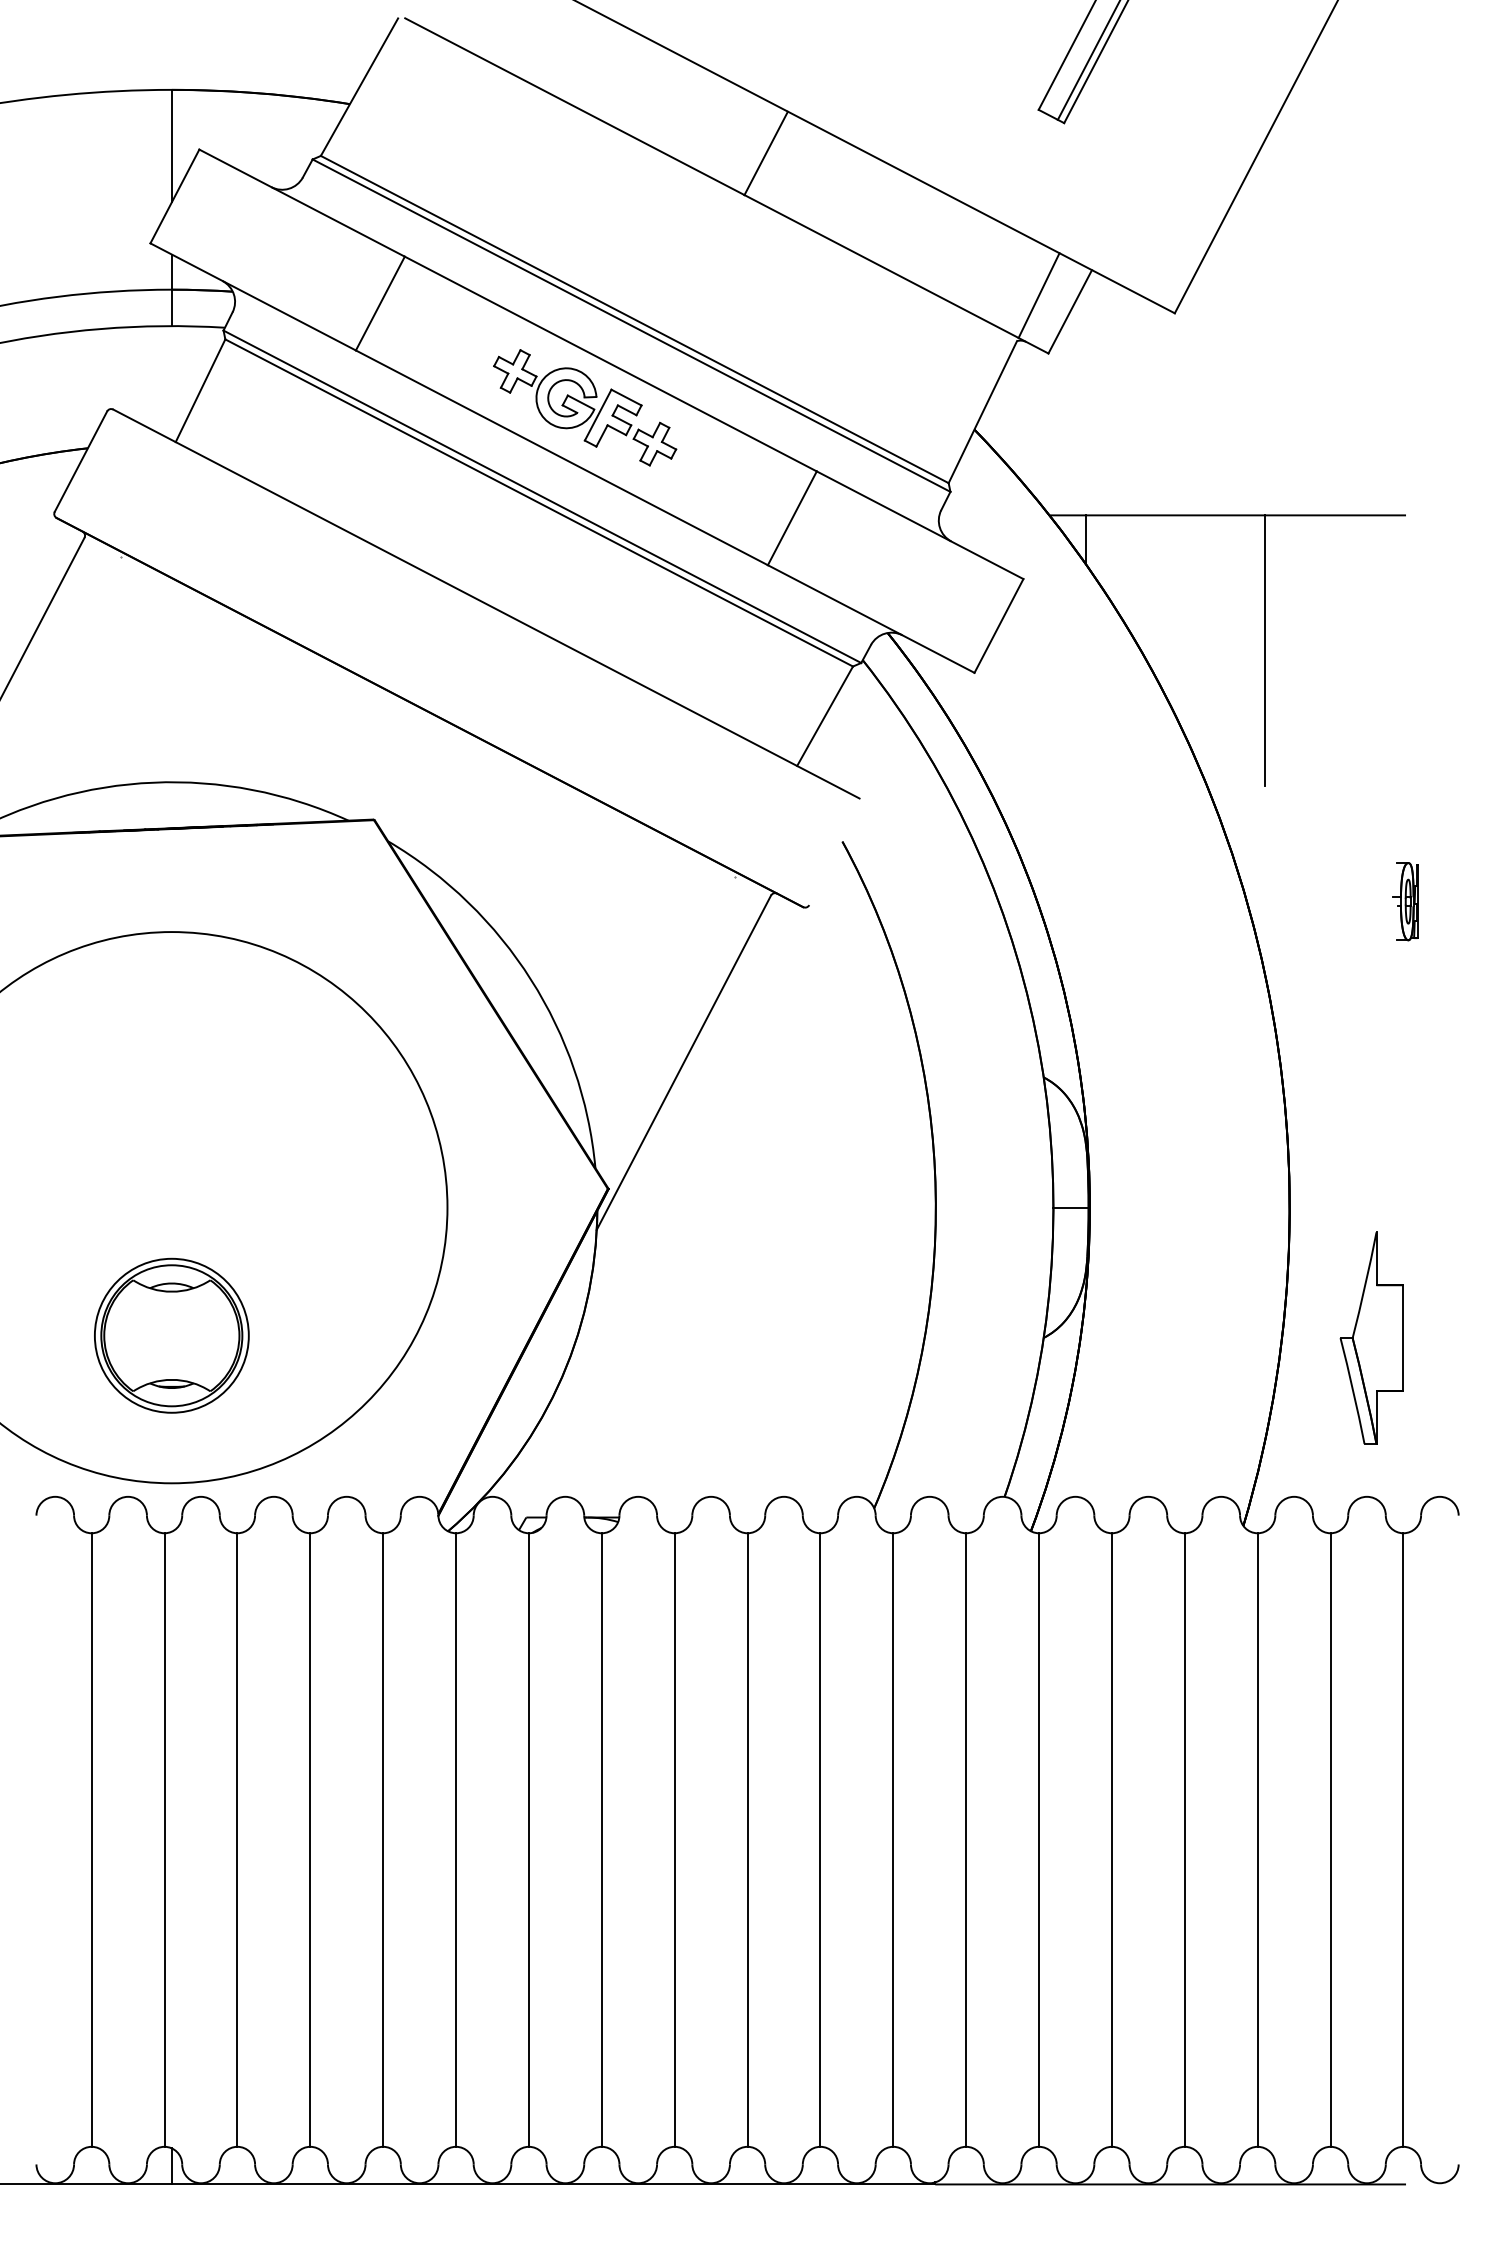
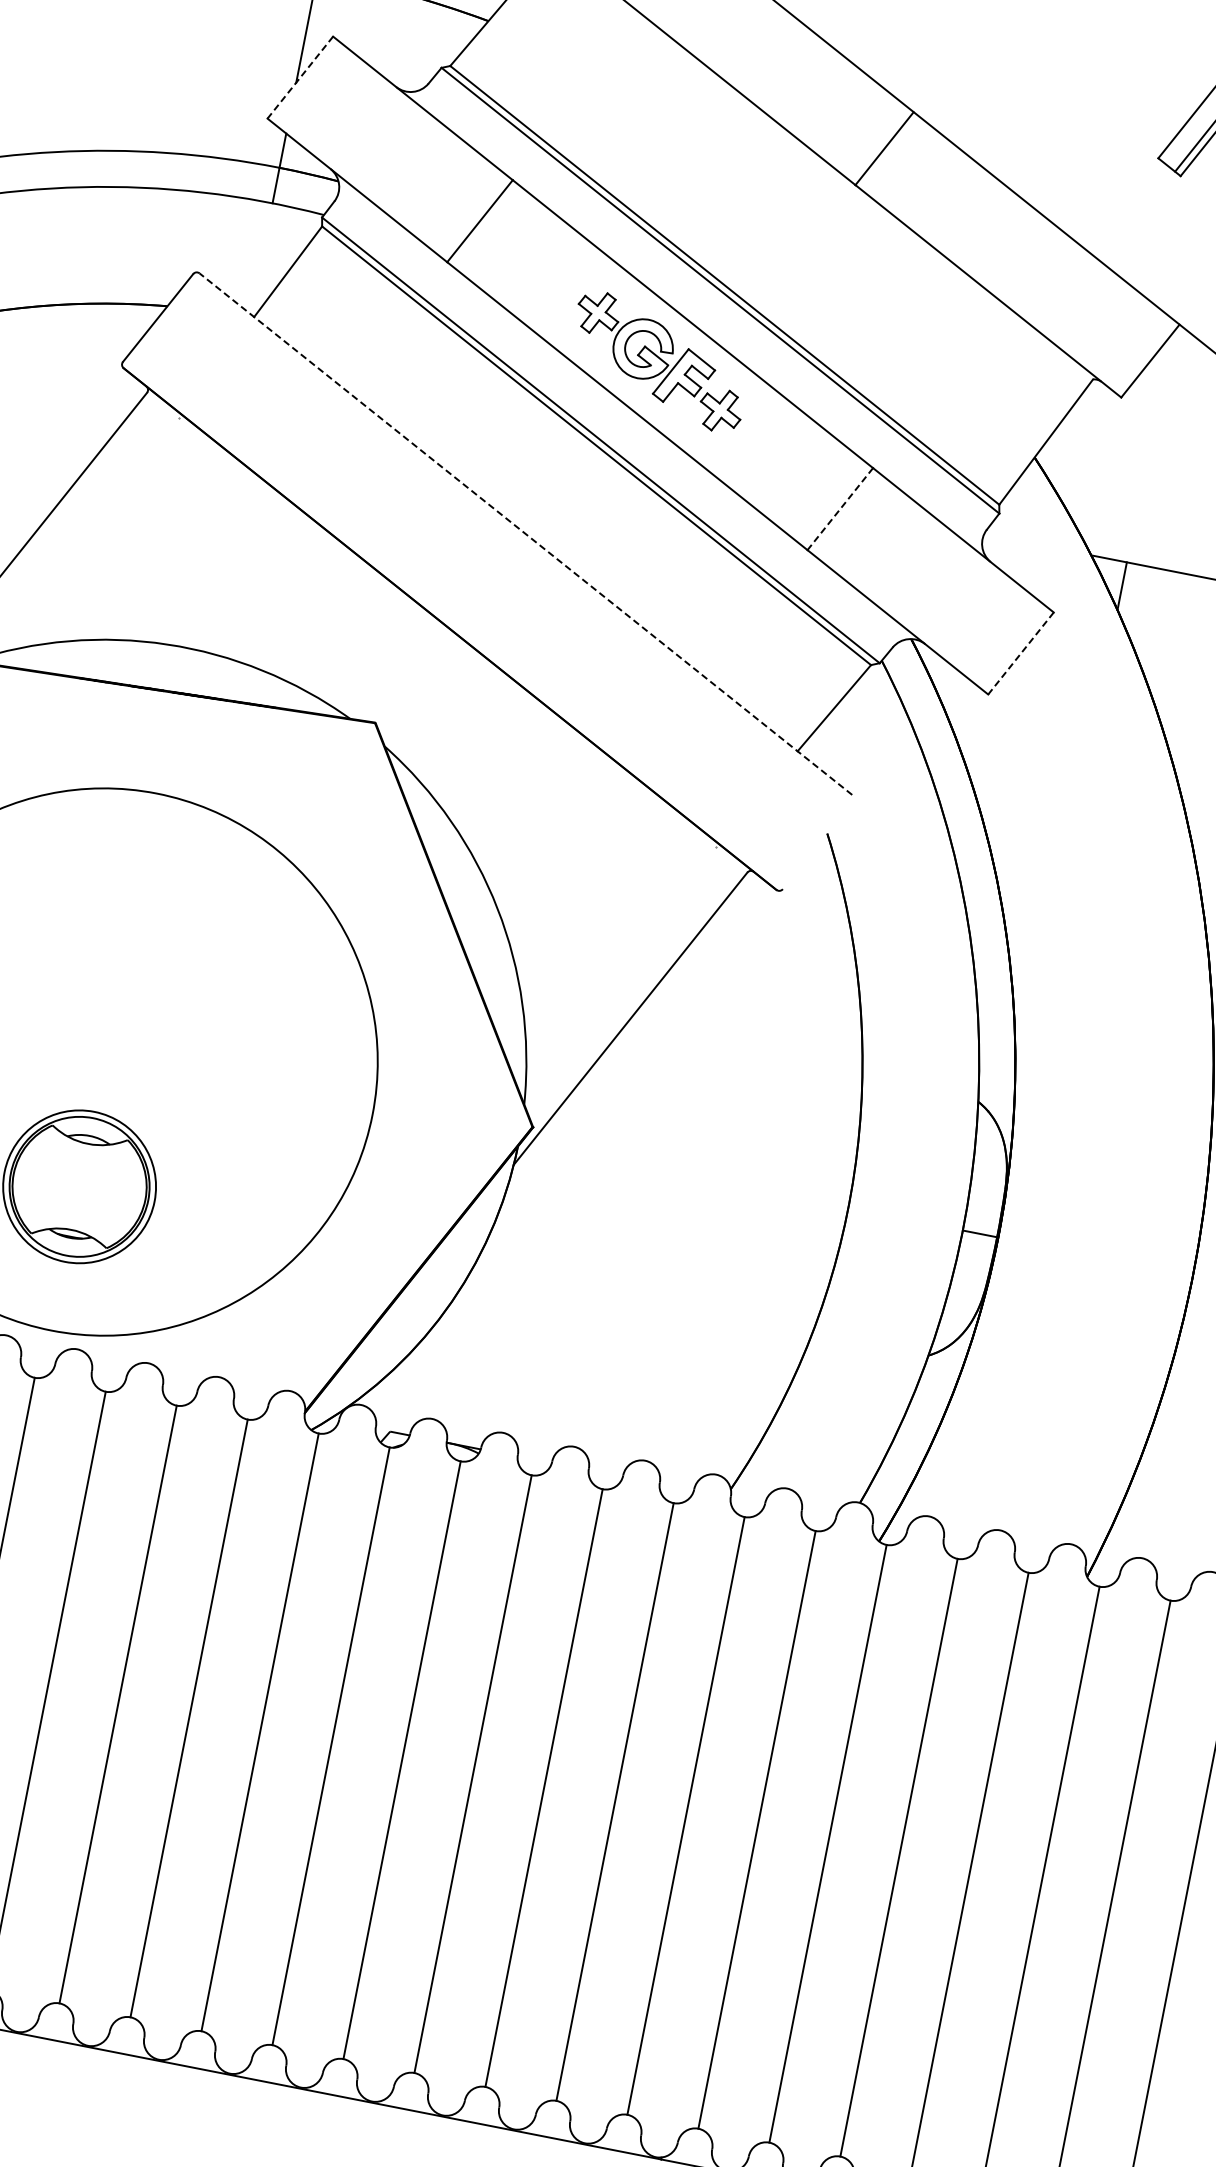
line: (174, 196) -> (299, 77), solid -> dashed
line: (1038, 295) -> (1122, 339), removed
line: (792, 518) -> (840, 509), solid -> dashed
line: (486, 604) -> (525, 534), solid -> dashed
line: (998, 625) -> (1020, 652), solid -> dashed

